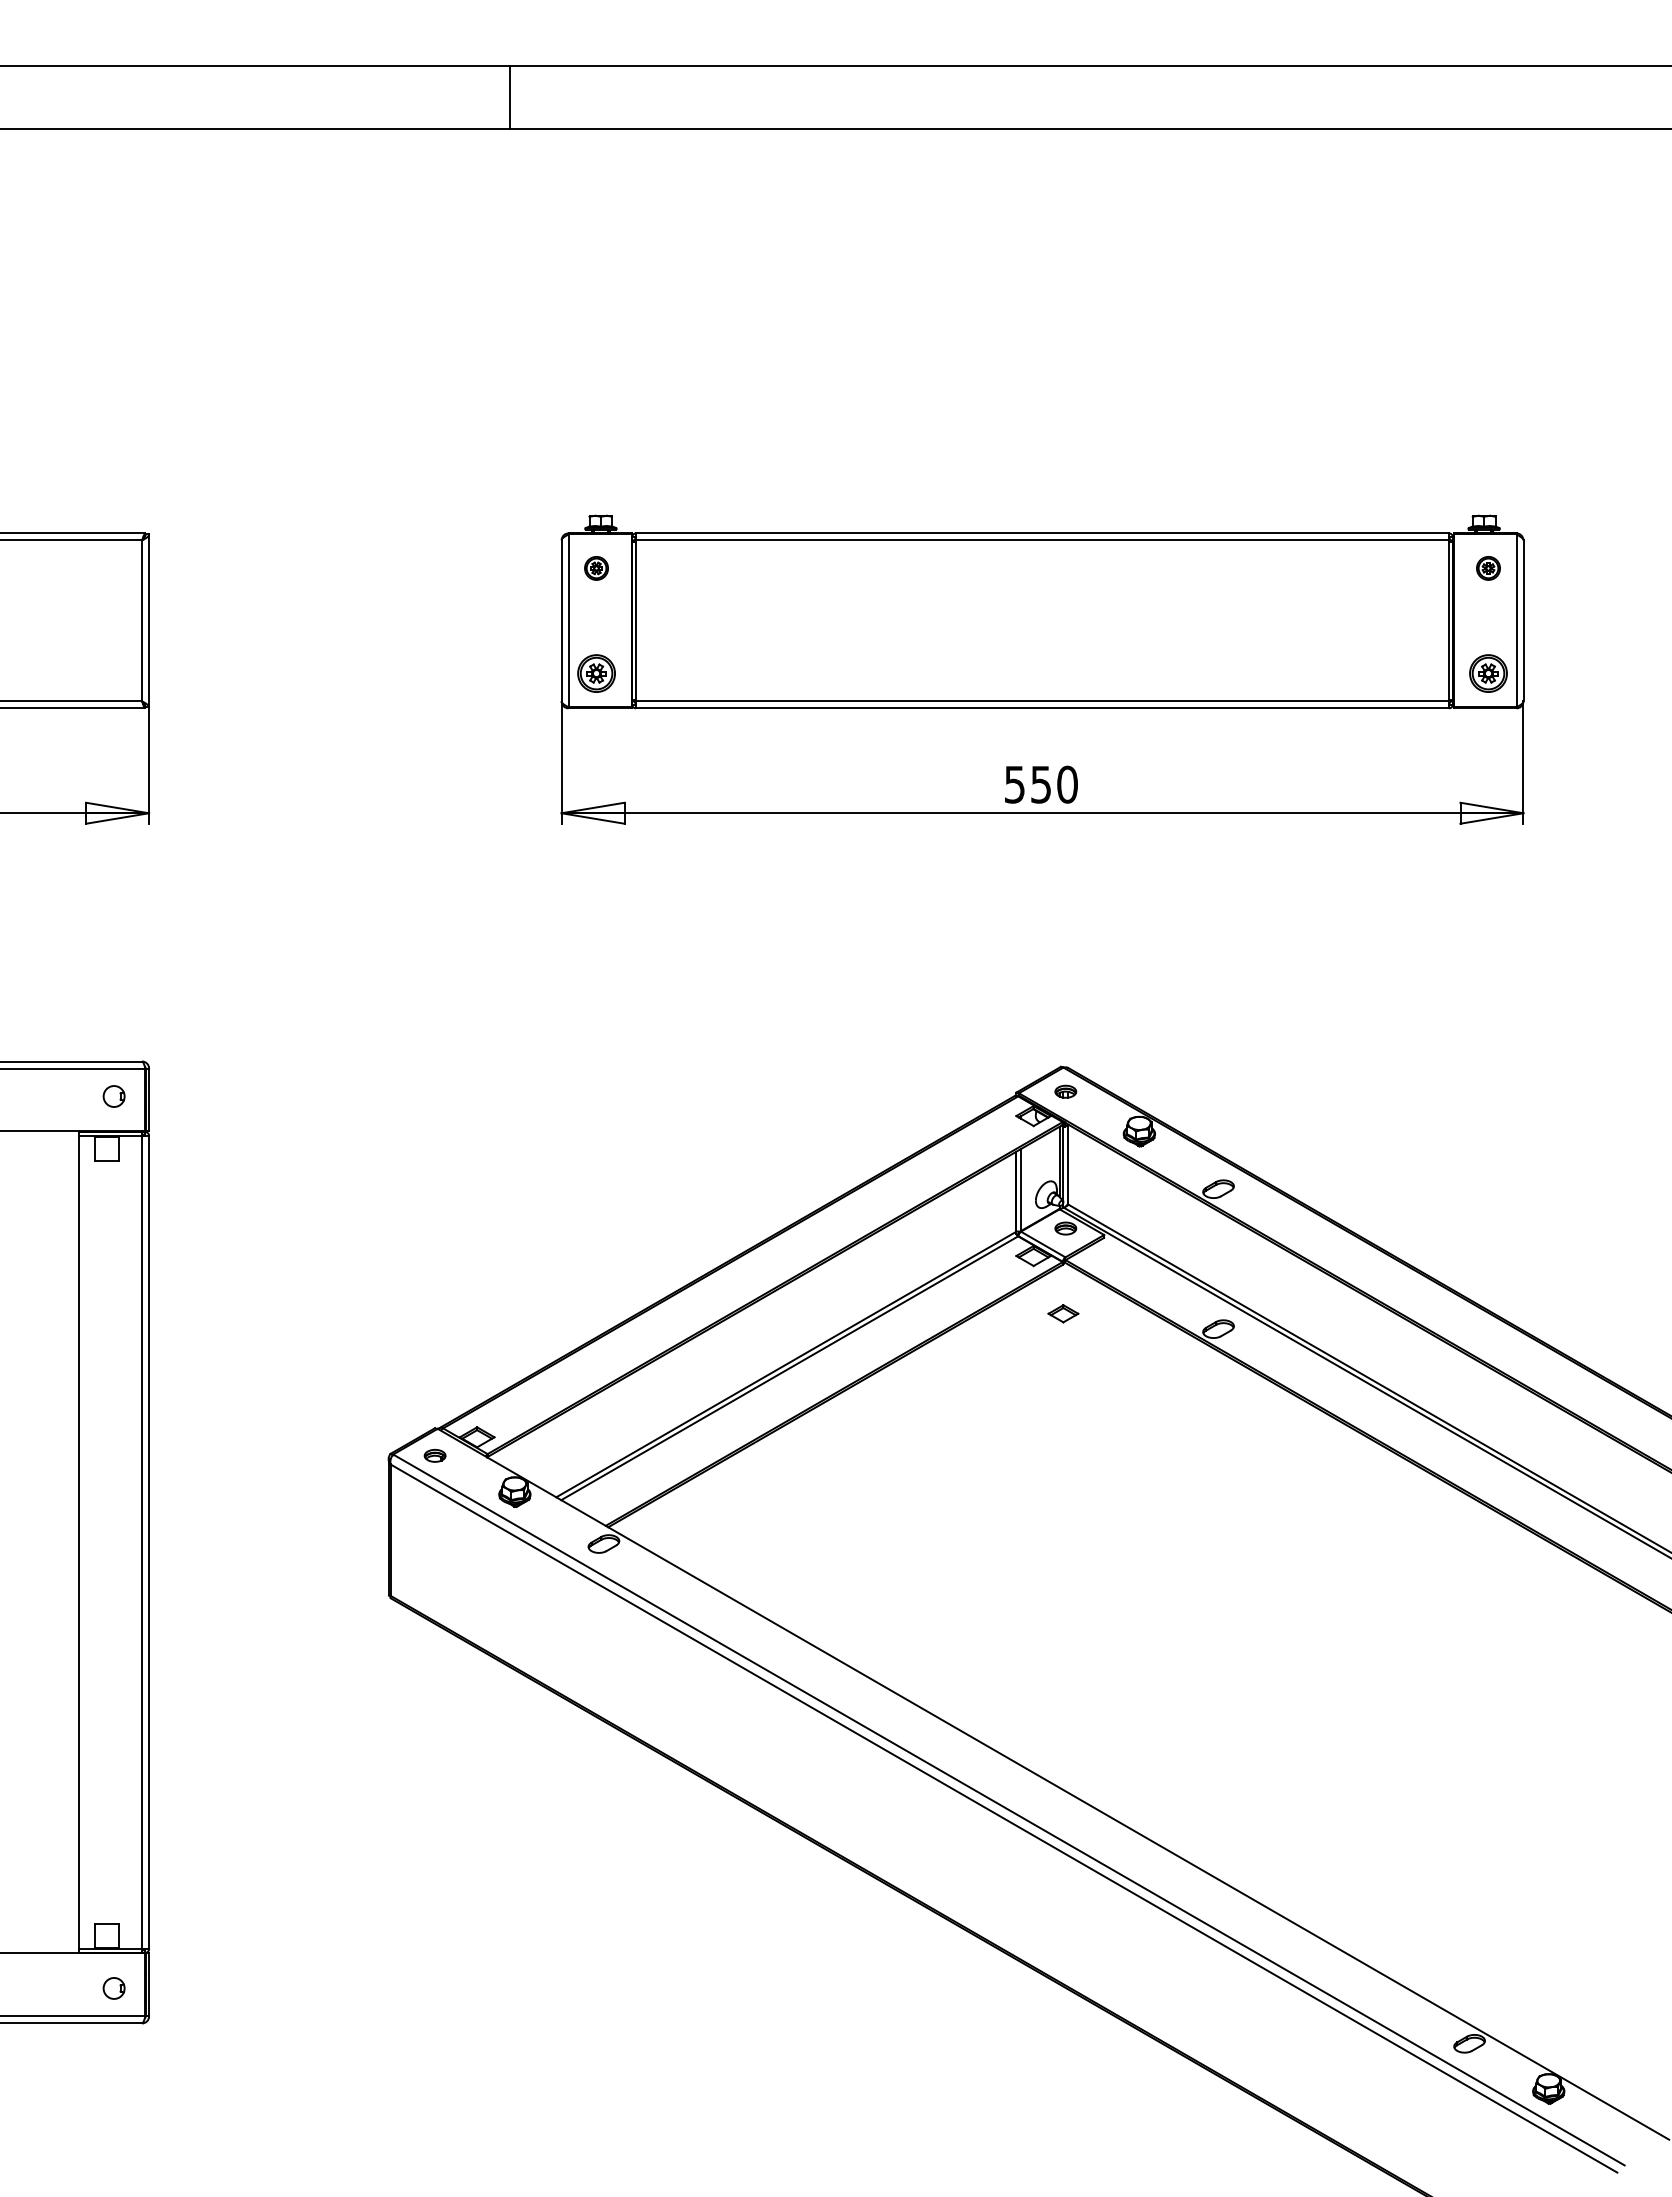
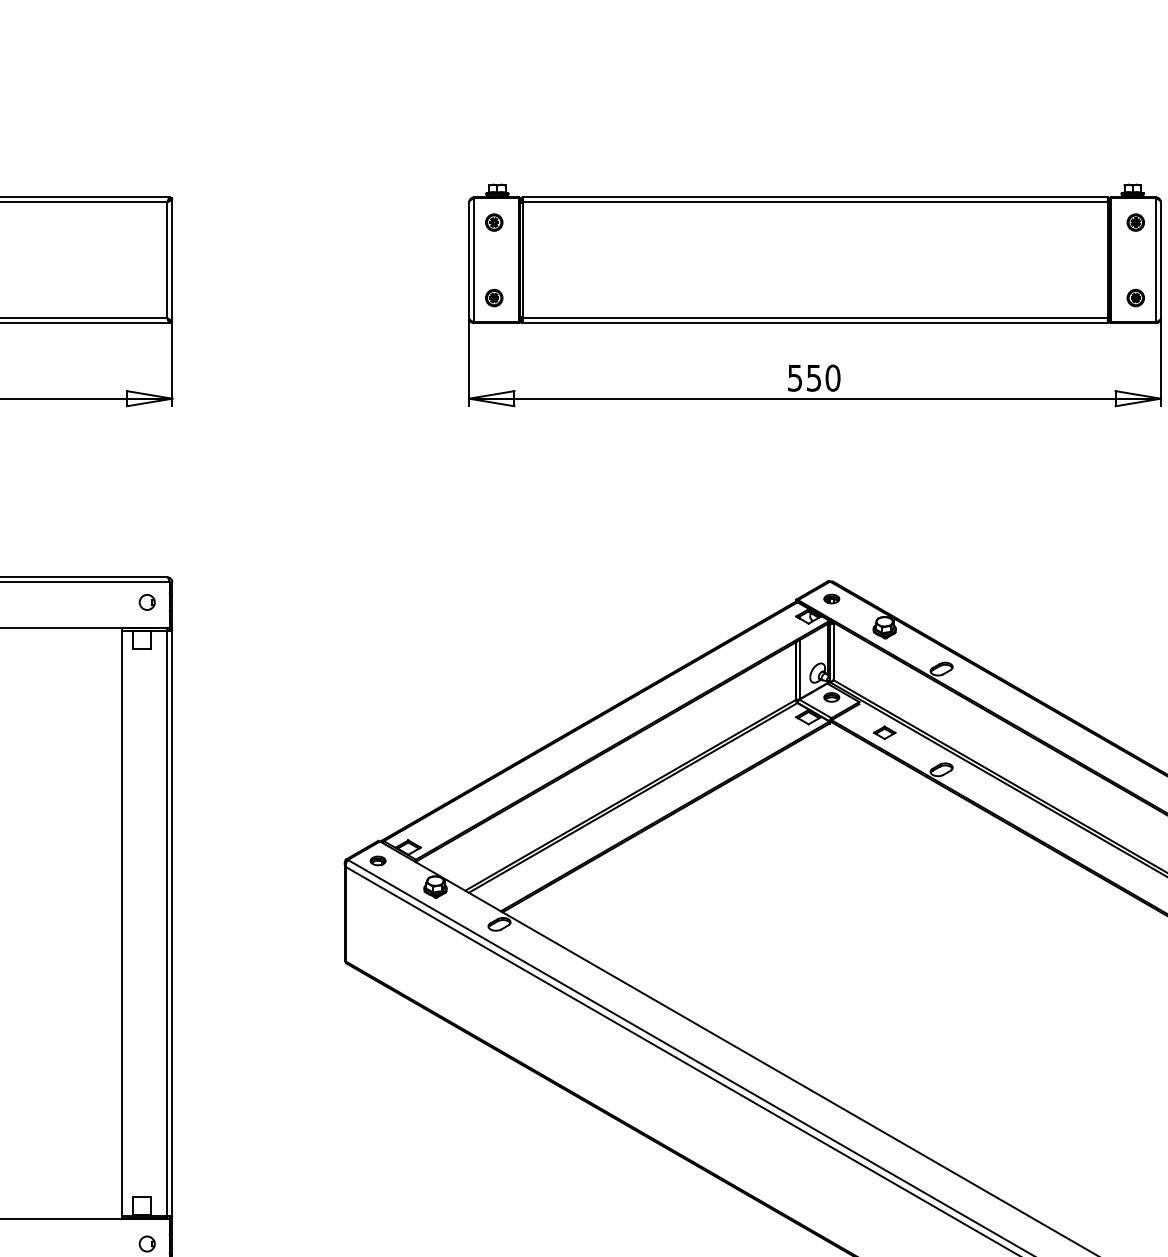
part: (596, 672) -> (494, 297), size x0.62
part: (1488, 672) -> (1135, 297), size x0.62
part: (1063, 1313) -> (884, 732), moved

